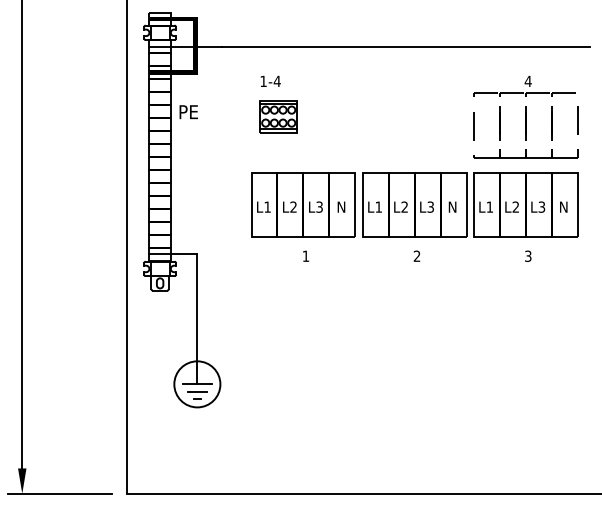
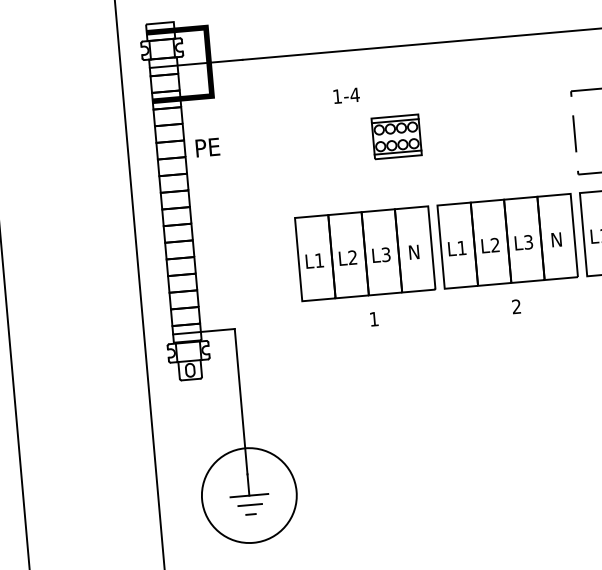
text: (270, 80) -> (346, 94), moved
part: (278, 116) -> (396, 136), moved
circle: (197, 384) -> (249, 495), size x1.6

